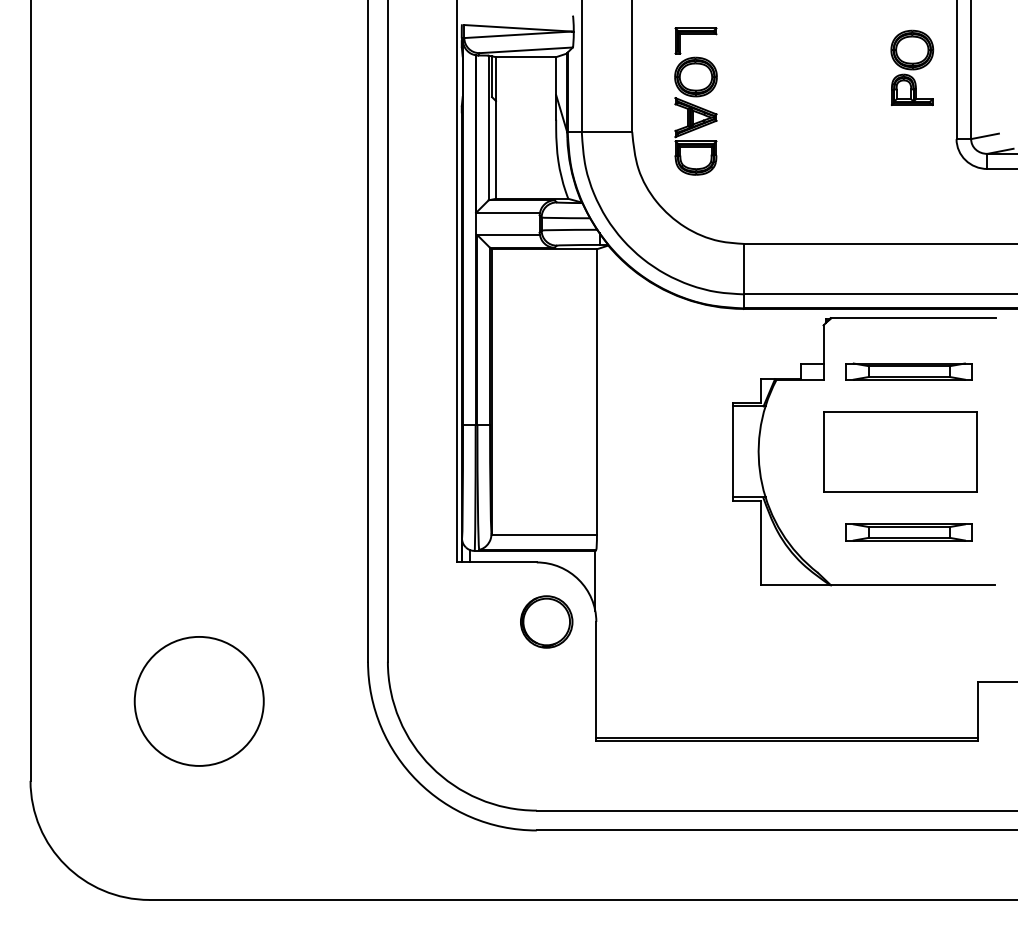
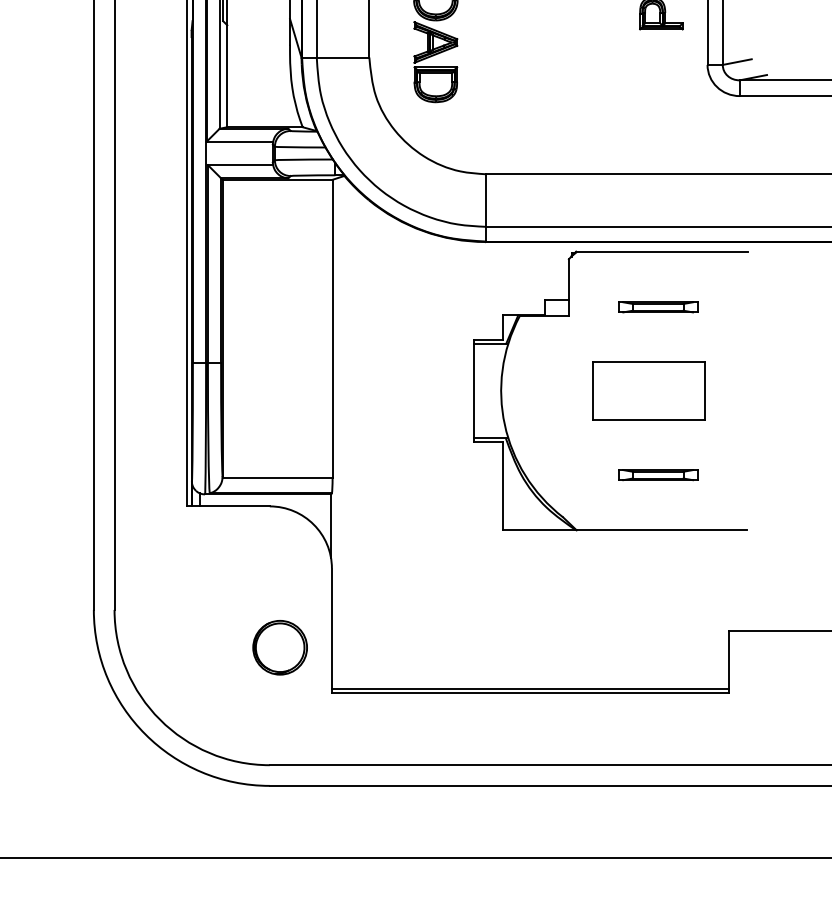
part: (908, 371) -> (657, 307), size x0.6
part: (900, 451) -> (649, 390), size x0.7
part: (908, 532) -> (657, 475), size x0.6
part: (546, 621) -> (279, 647), moved

